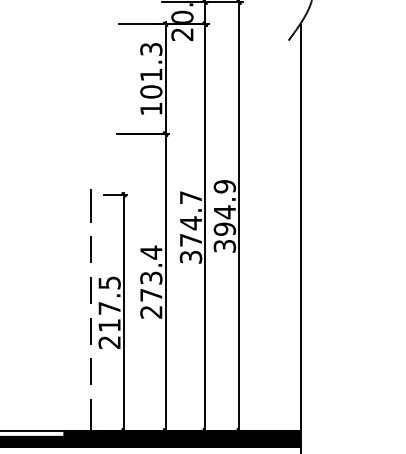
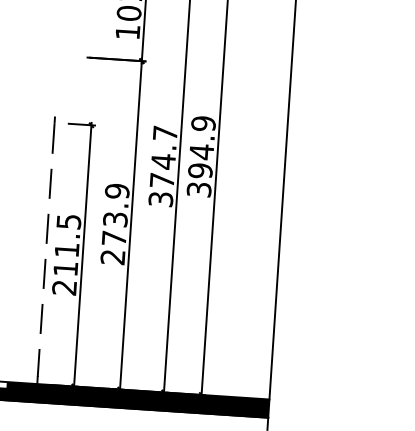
text: (151, 252) -> (117, 191), 273.4 -> 273.9
text: (109, 308) -> (66, 250), 217.5 -> 211.5

